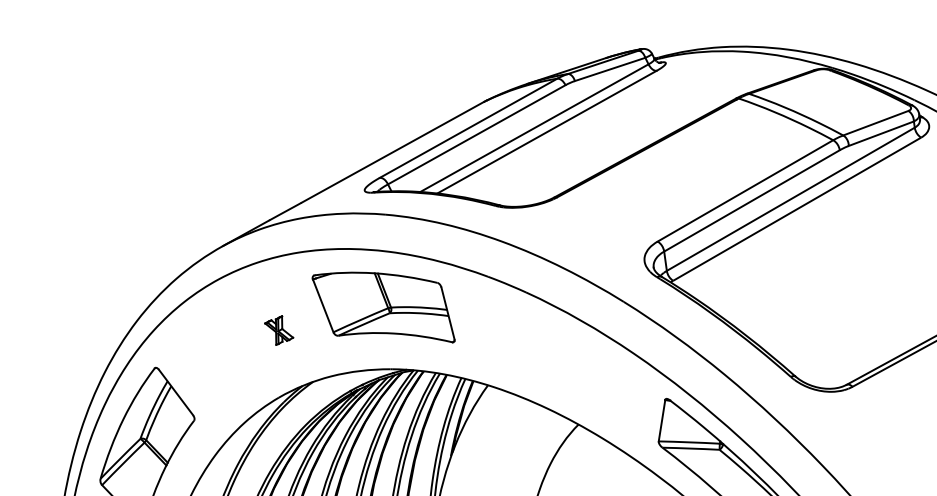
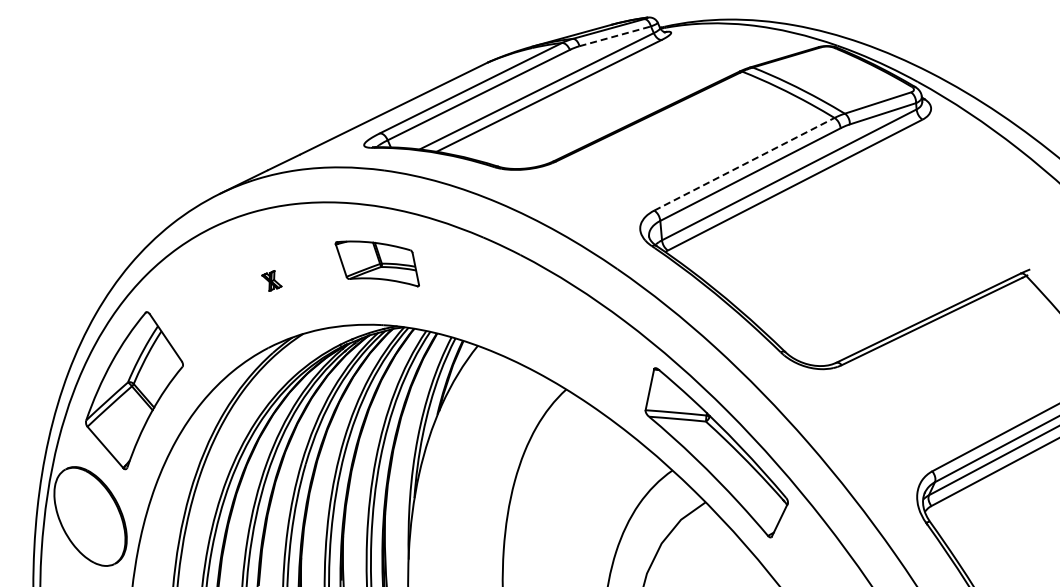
line: (610, 69) -> (615, 36), solid -> dashed
line: (745, 191) -> (744, 164), solid -> dashed
part: (383, 307) -> (377, 263), size x0.6
part: (278, 330) -> (271, 280), size x0.7

